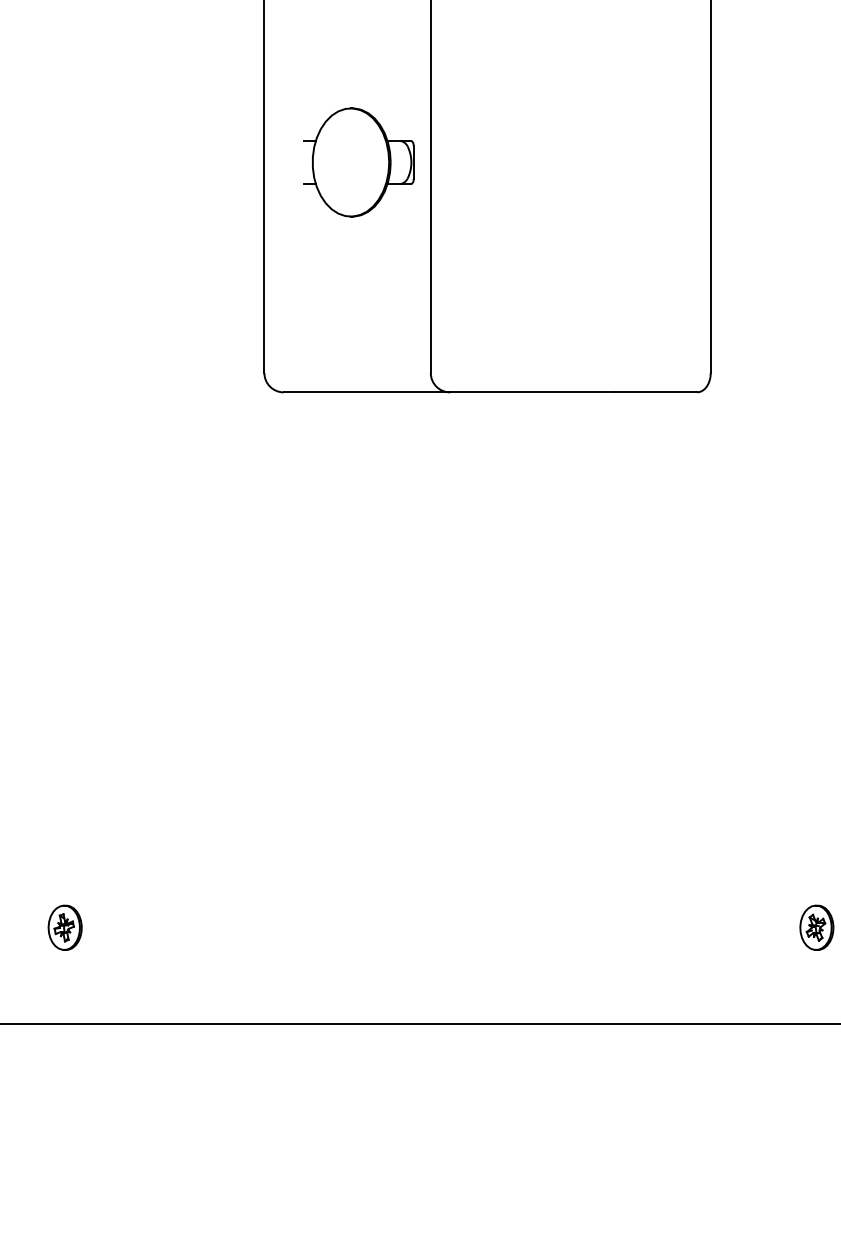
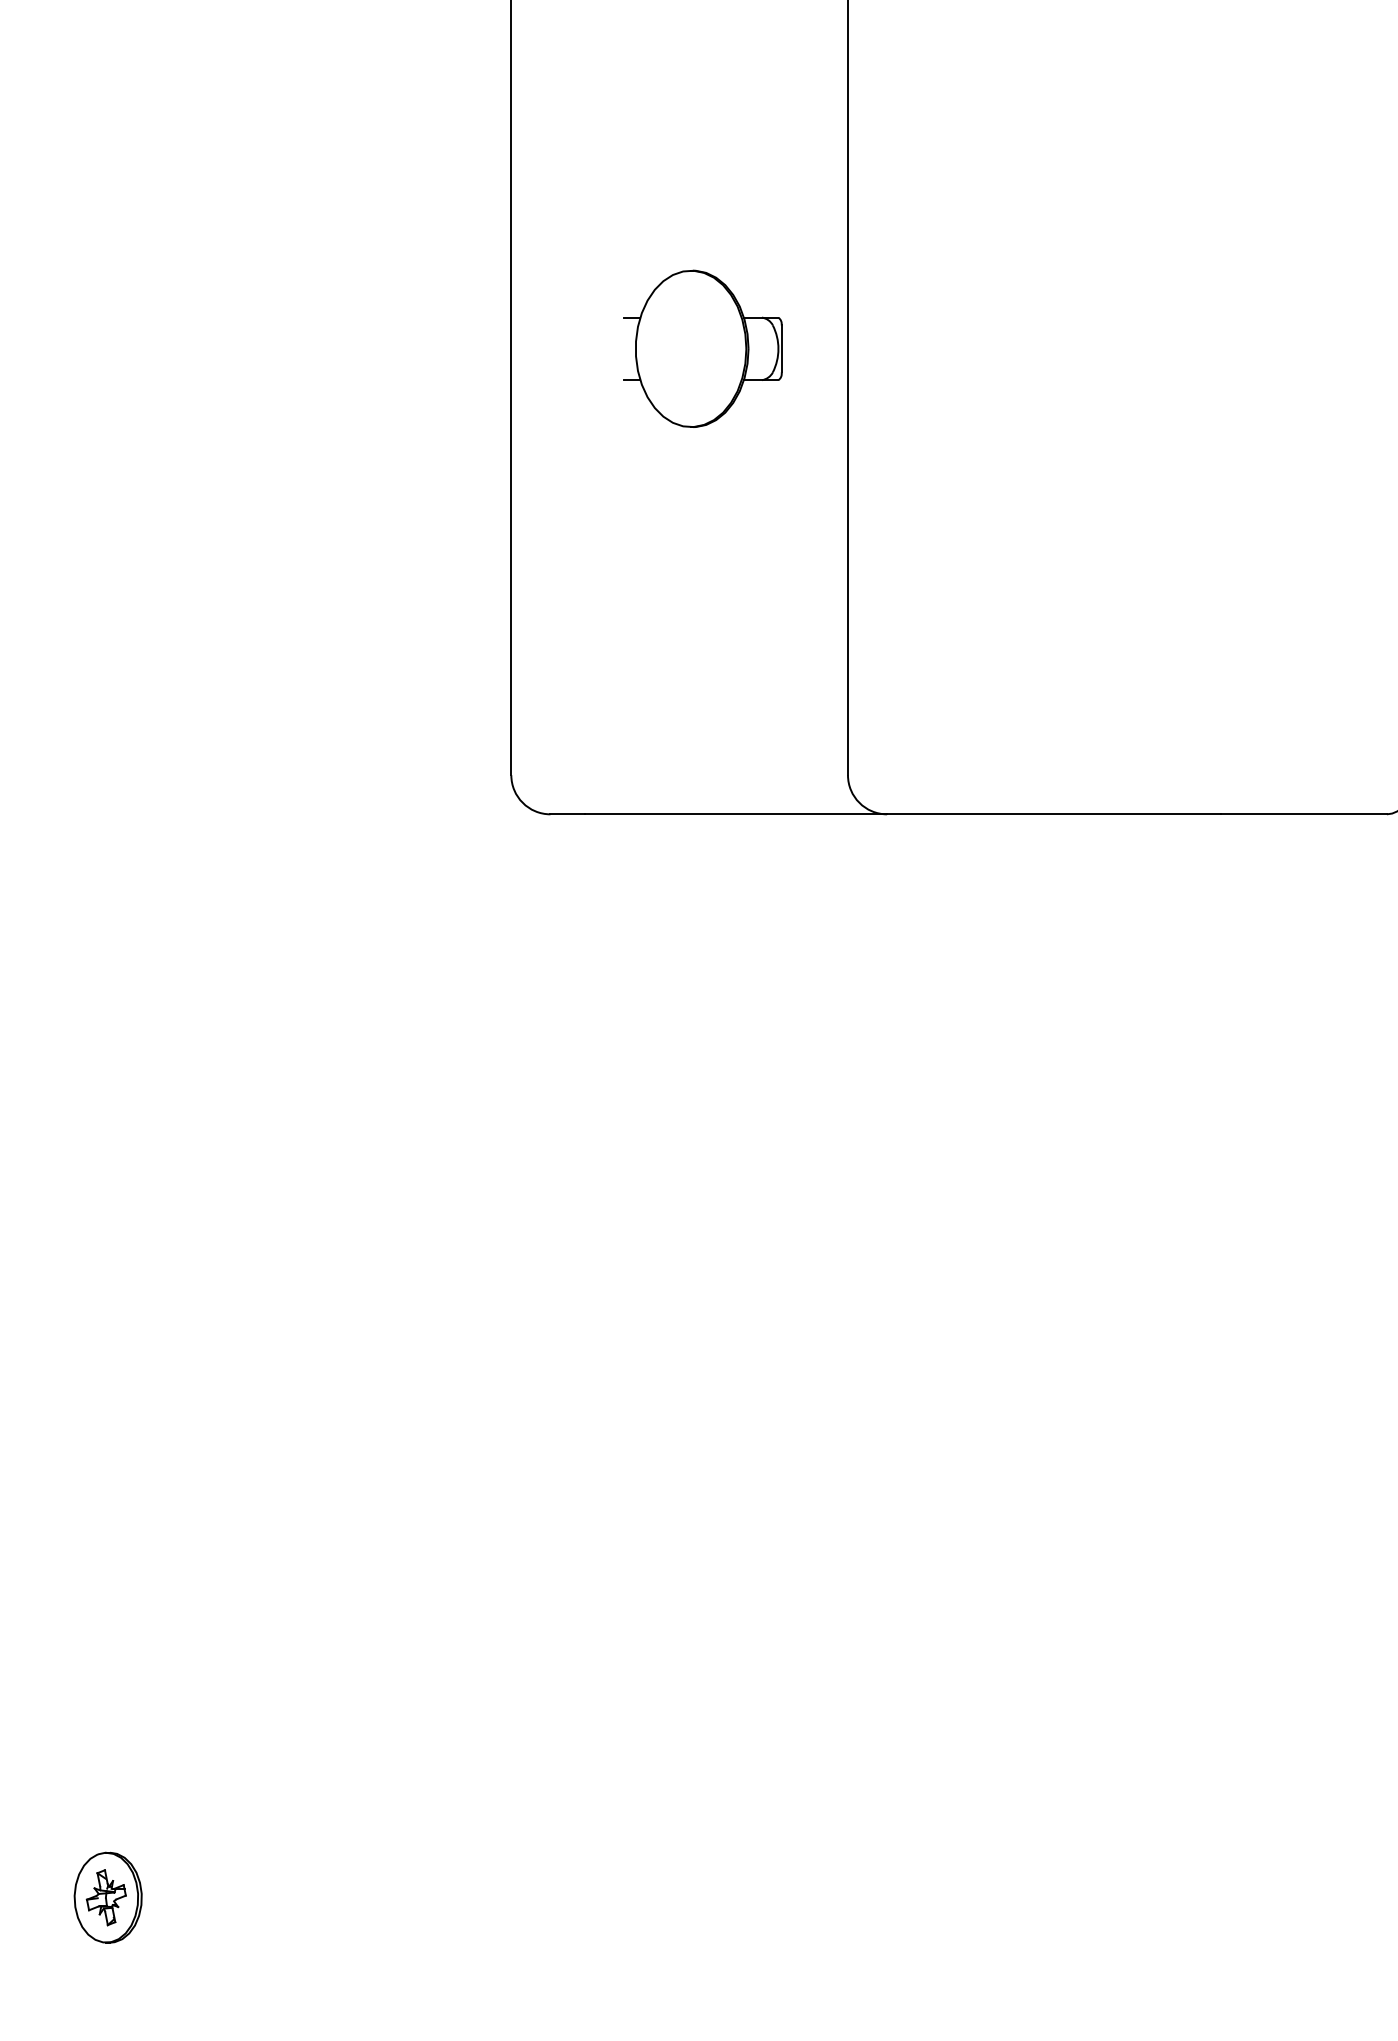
part: (358, 161) -> (701, 347), size x0.71

